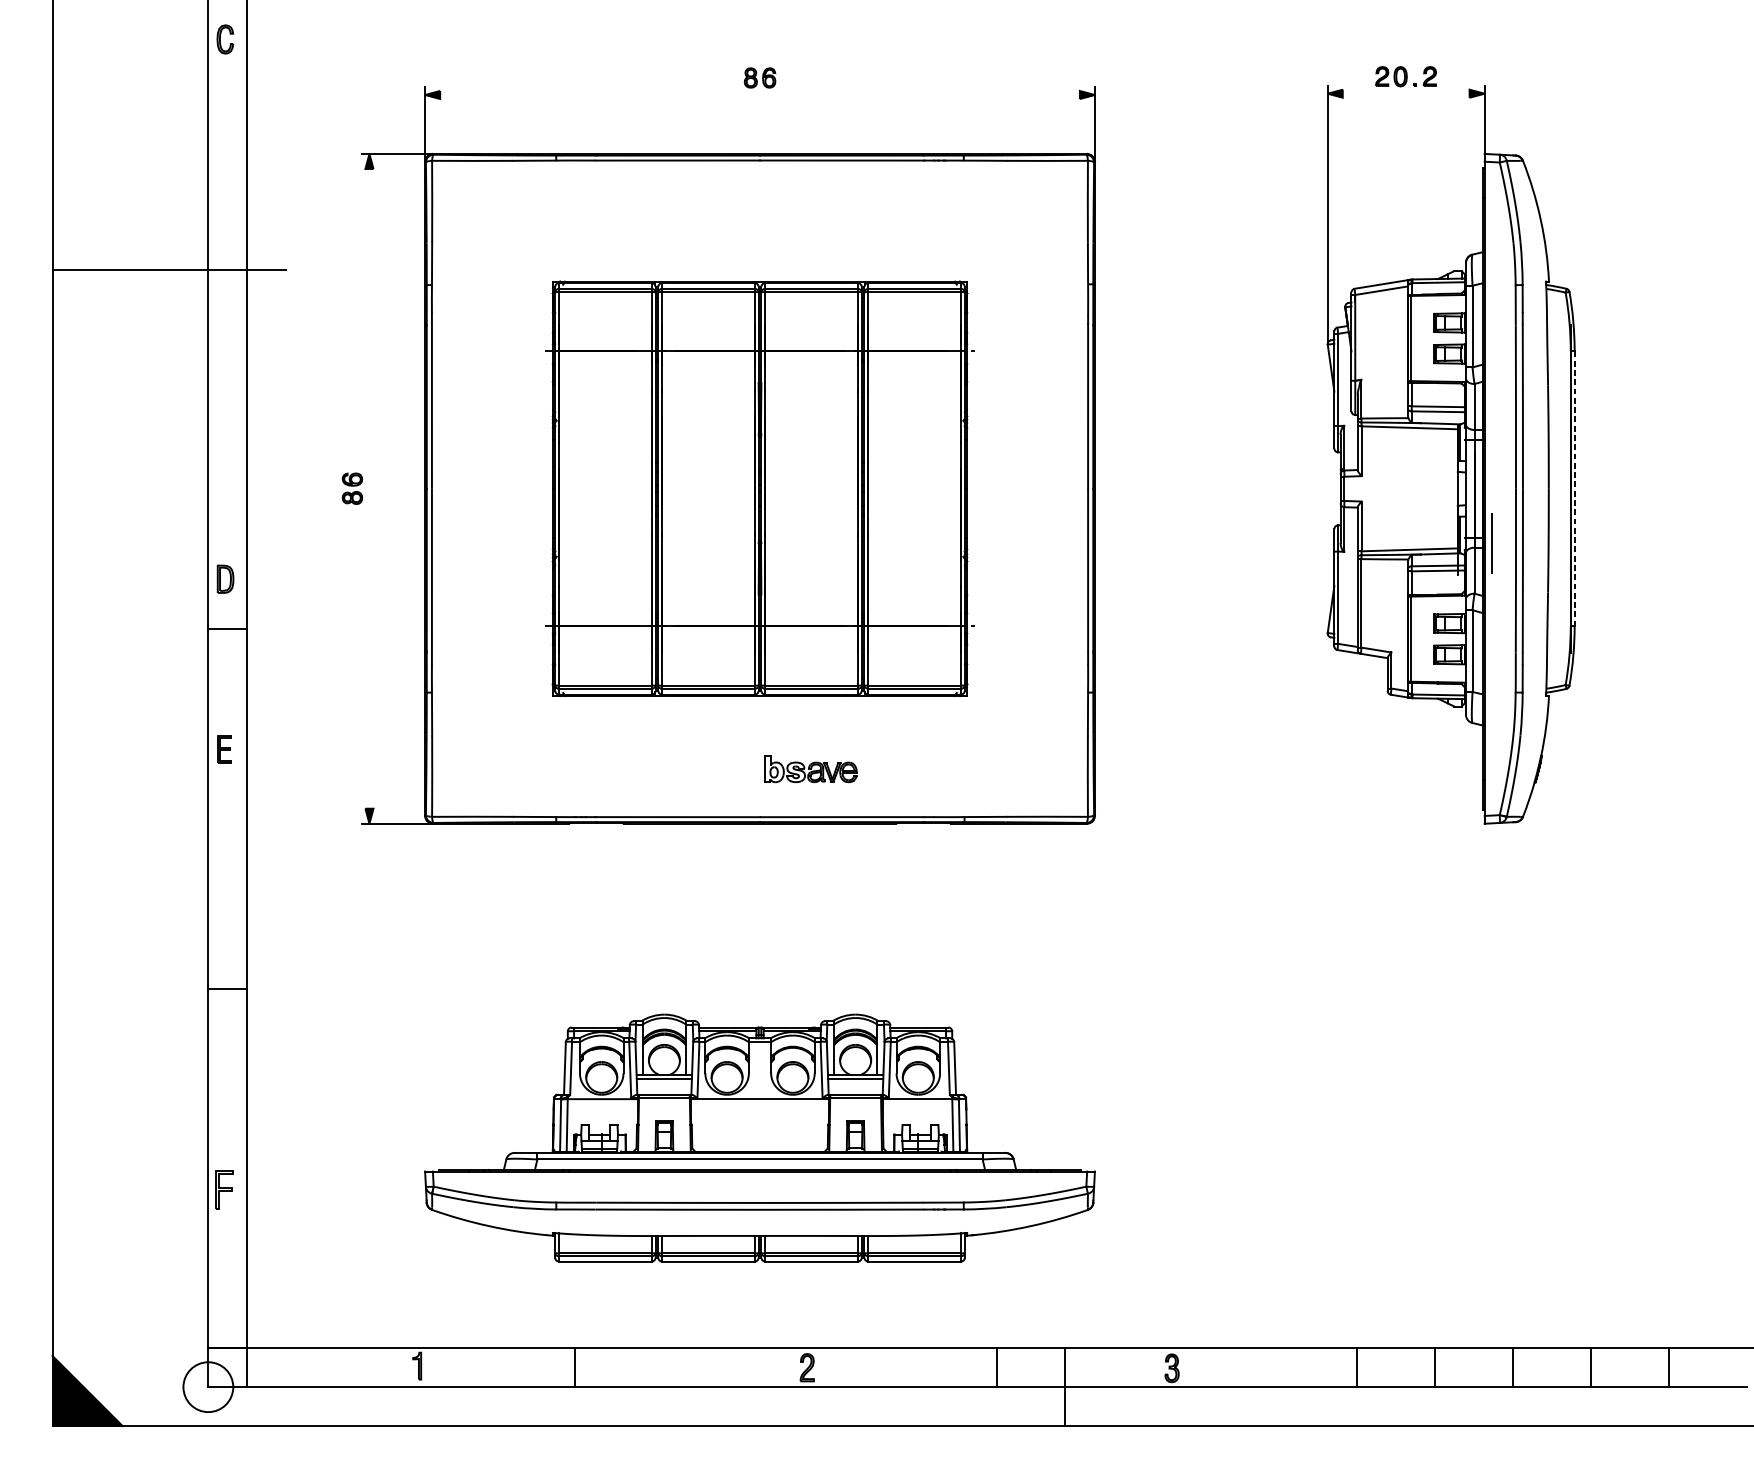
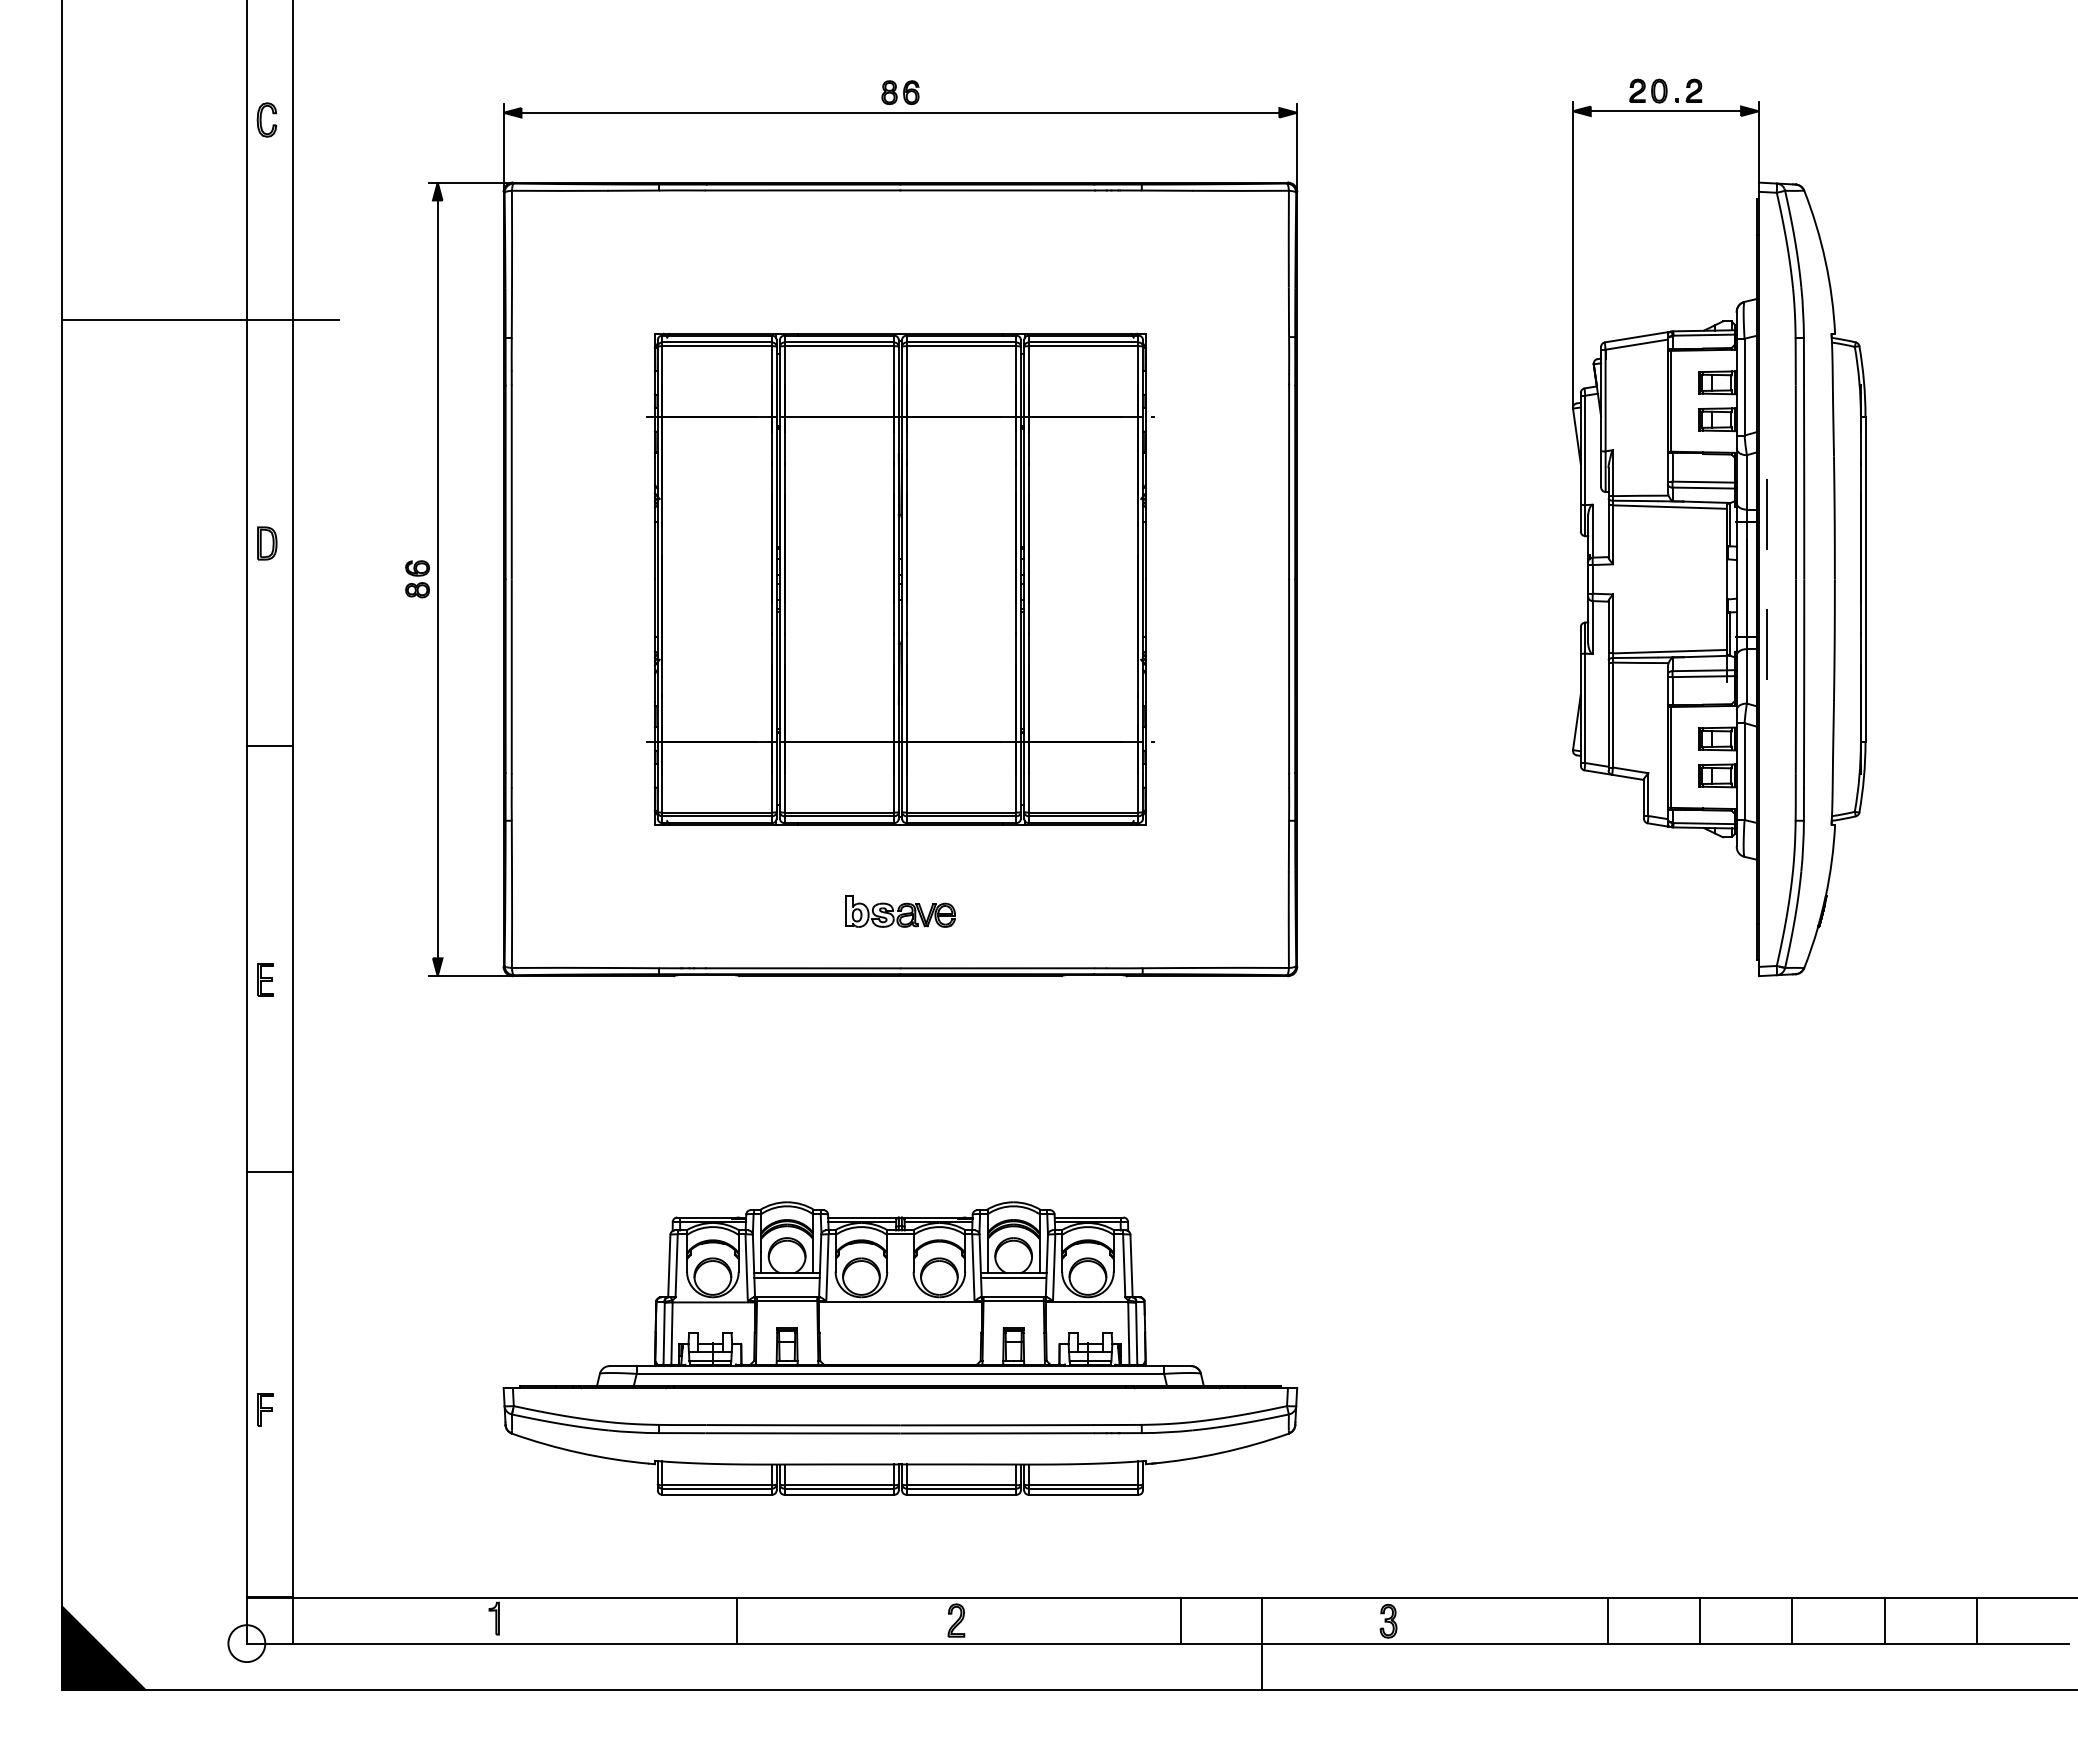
part: (224, 39) -> (266, 119), moved
line: (1405, 93) -> (1665, 111), added
line: (760, 94) -> (900, 112), added
line: (1491, 434) -> (1767, 514), added
line: (369, 488) -> (437, 579), added
line: (1574, 488) -> (1865, 579), dashed -> solid
part: (225, 579) -> (267, 543), moved
part: (224, 748) -> (265, 979), moved
part: (810, 769) -> (900, 911), moved
part: (224, 1189) -> (265, 1409), size x0.71
line: (575, 1367) -> (737, 1620), moved
circle: (208, 1387) -> (246, 1643), size x0.62

